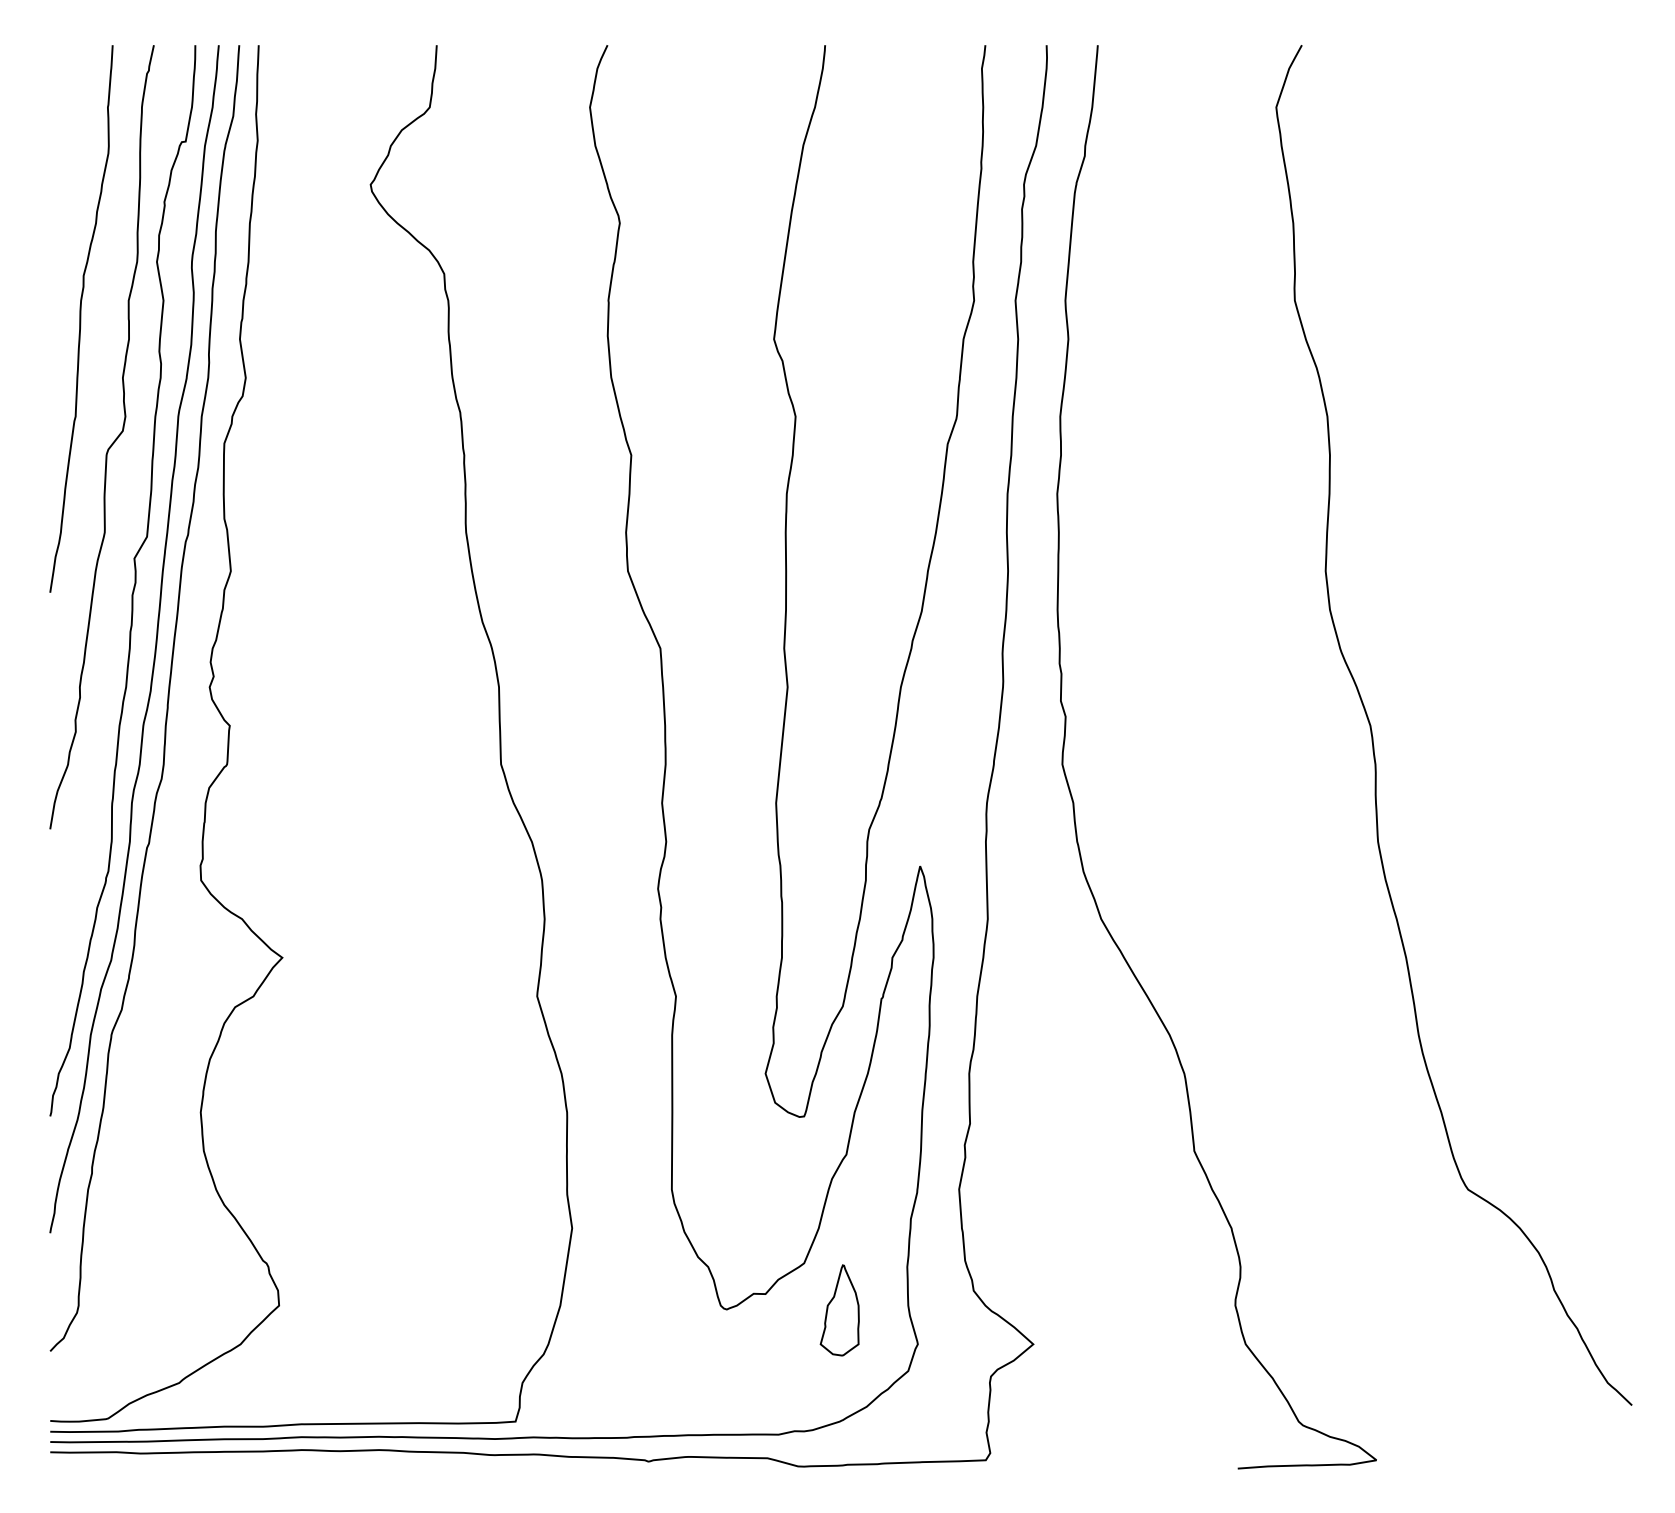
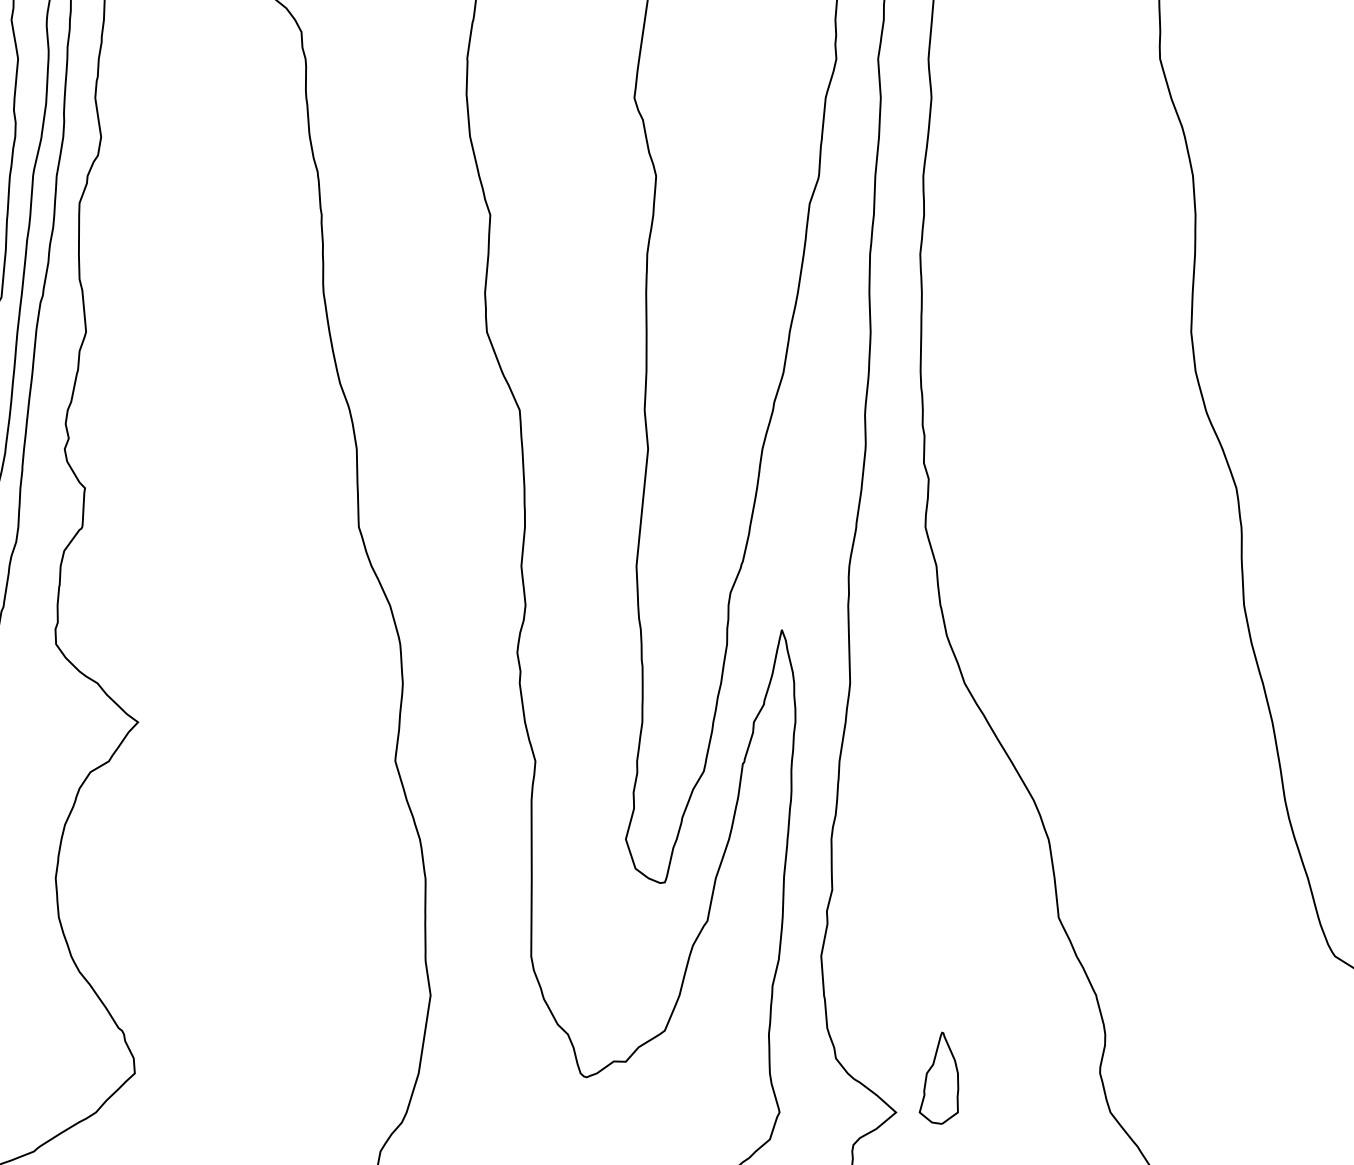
part: (839, 1310) -> (938, 1078), moved

